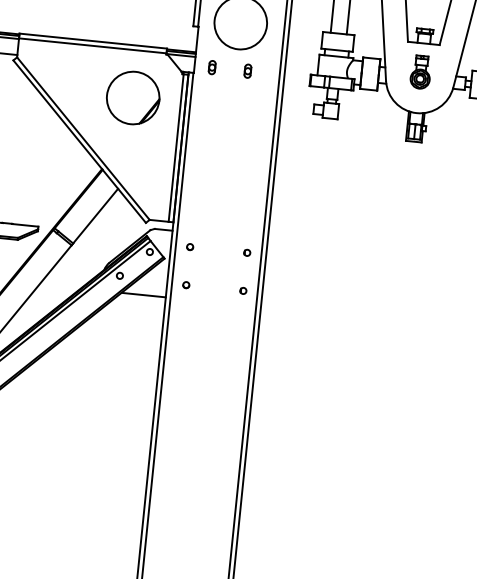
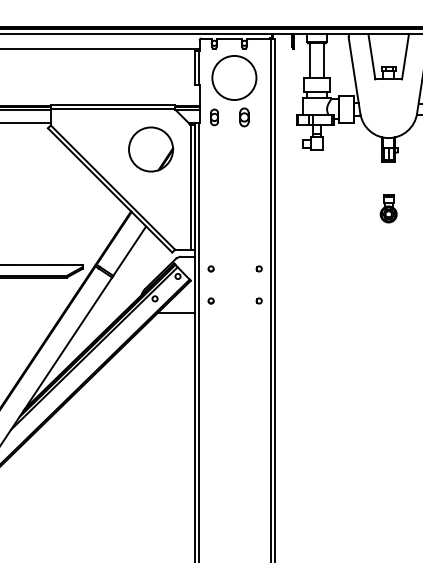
part: (211, 67) -> (213, 117), size x1.4
part: (247, 71) -> (244, 117), size x1.6
part: (420, 72) -> (388, 208), moved

